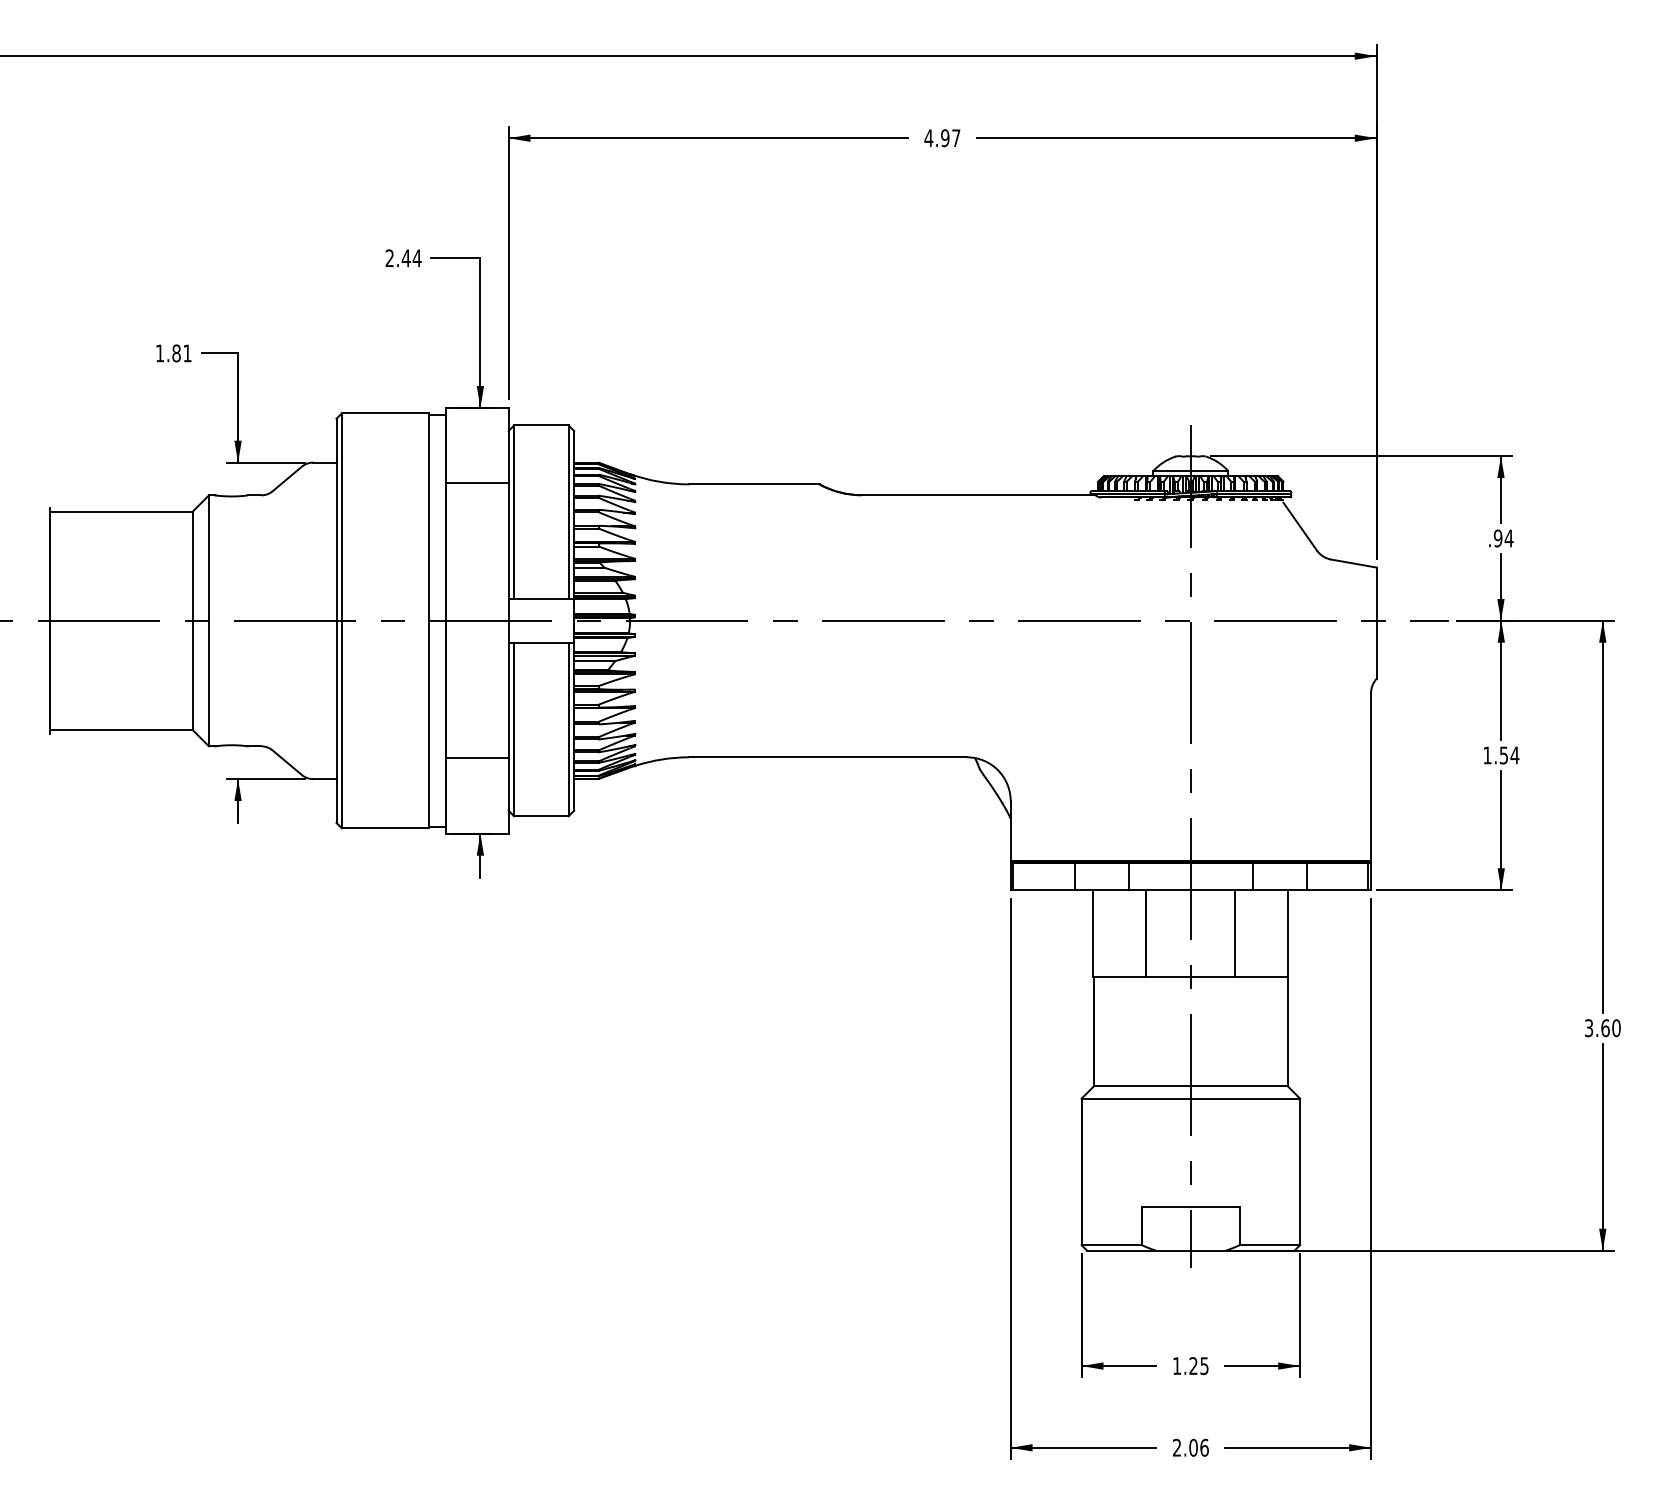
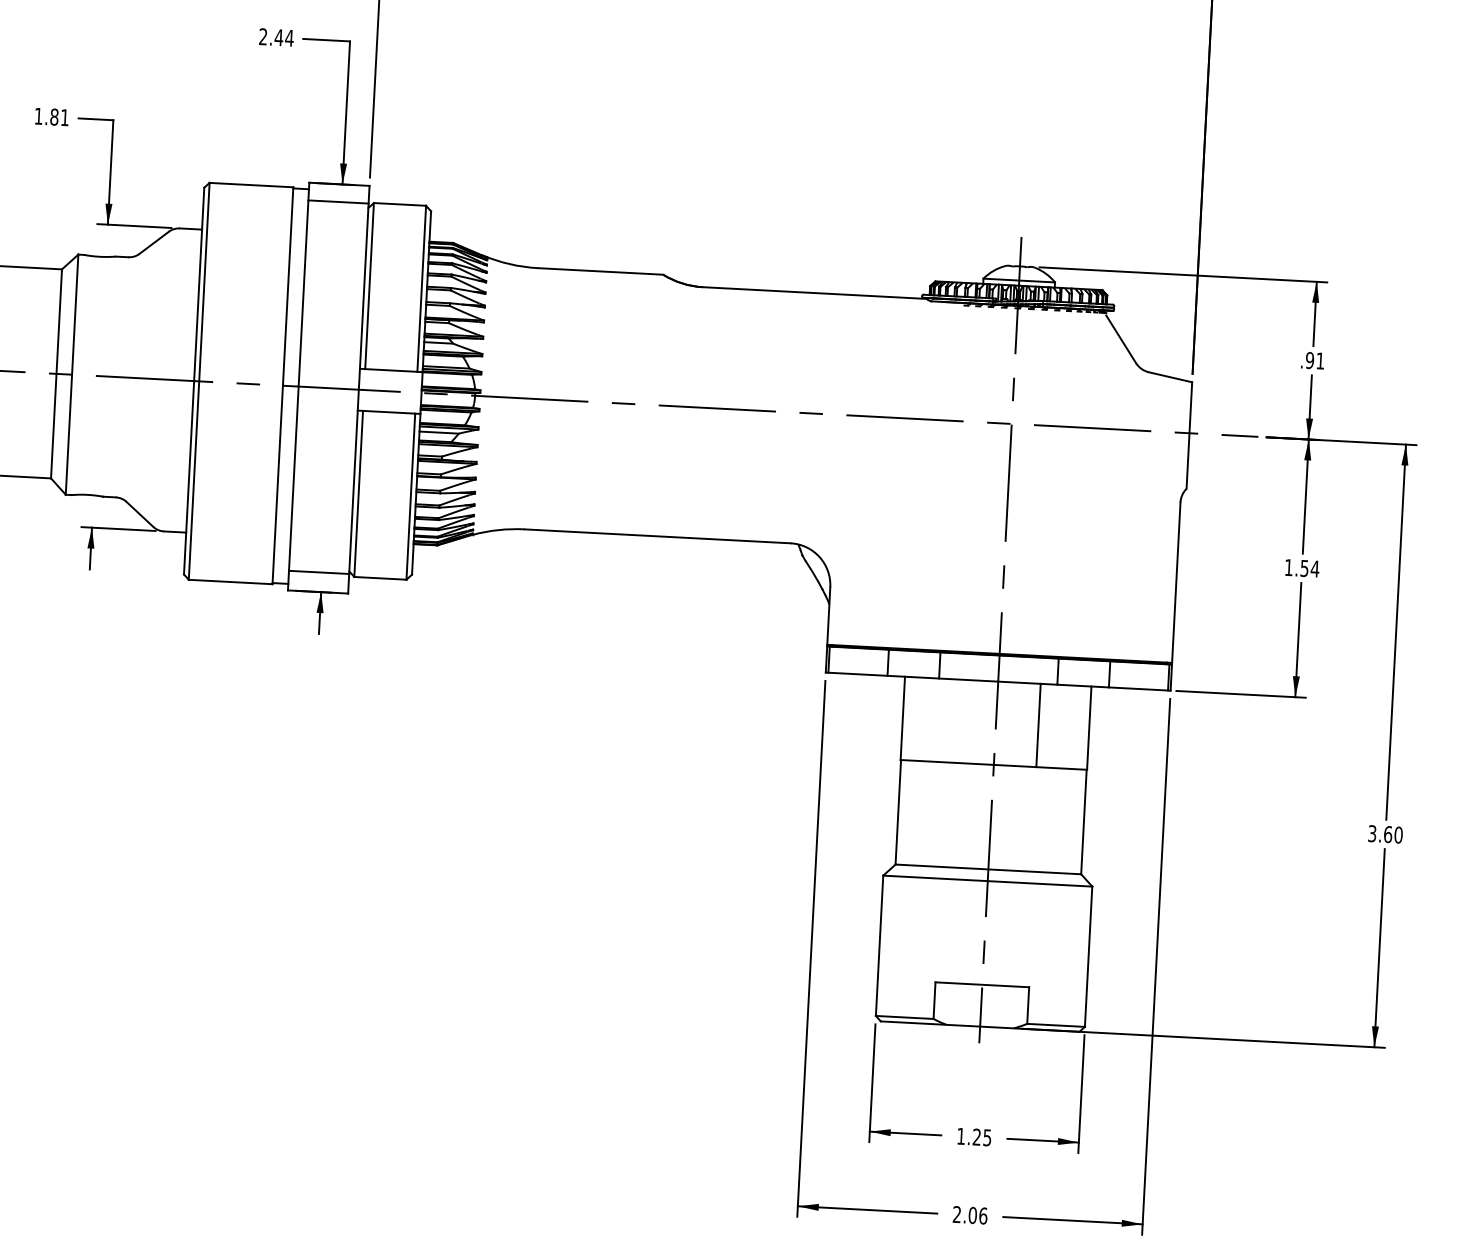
line: (476, 483) -> (337, 202), moved
text: (1508, 538) -> (1319, 361), .94 -> .91
line: (476, 758) -> (318, 572), moved
line: (1146, 933) -> (953, 720), removed

